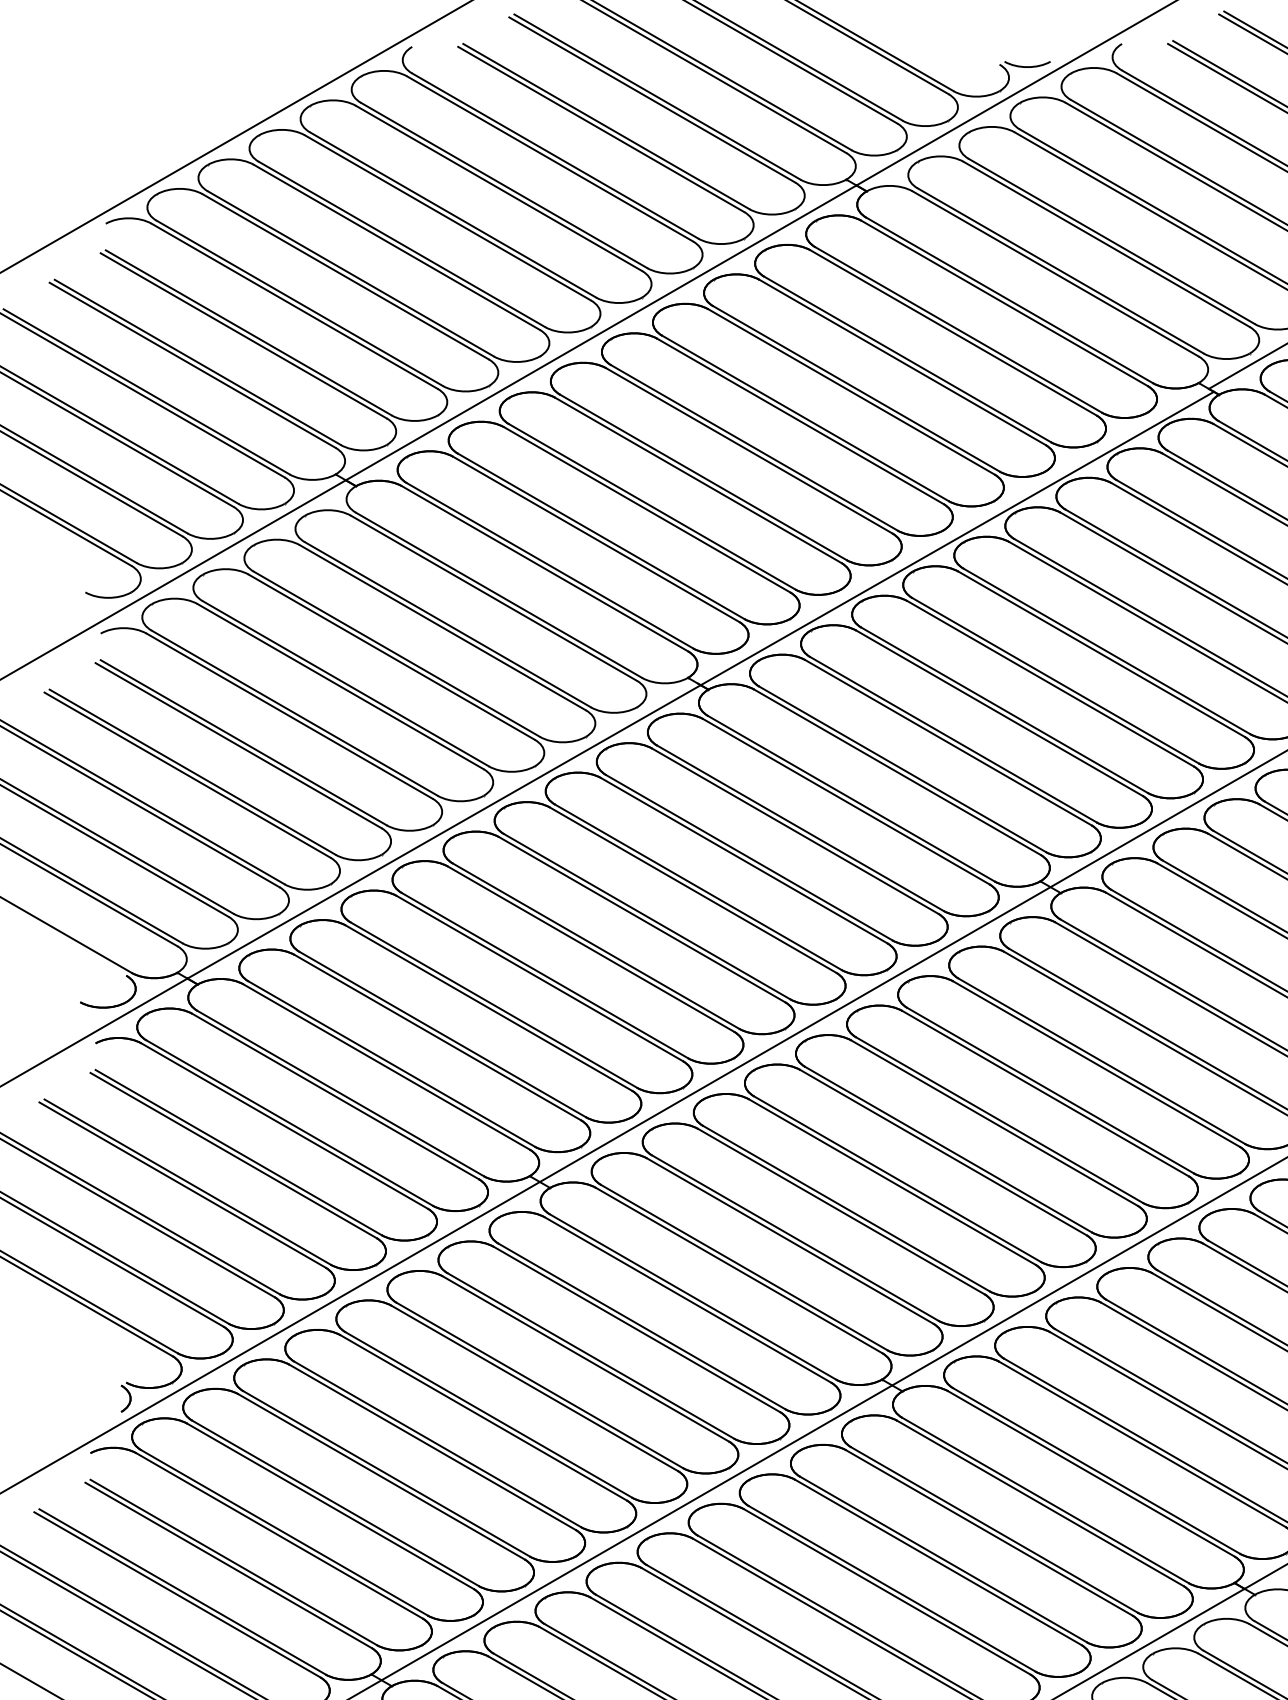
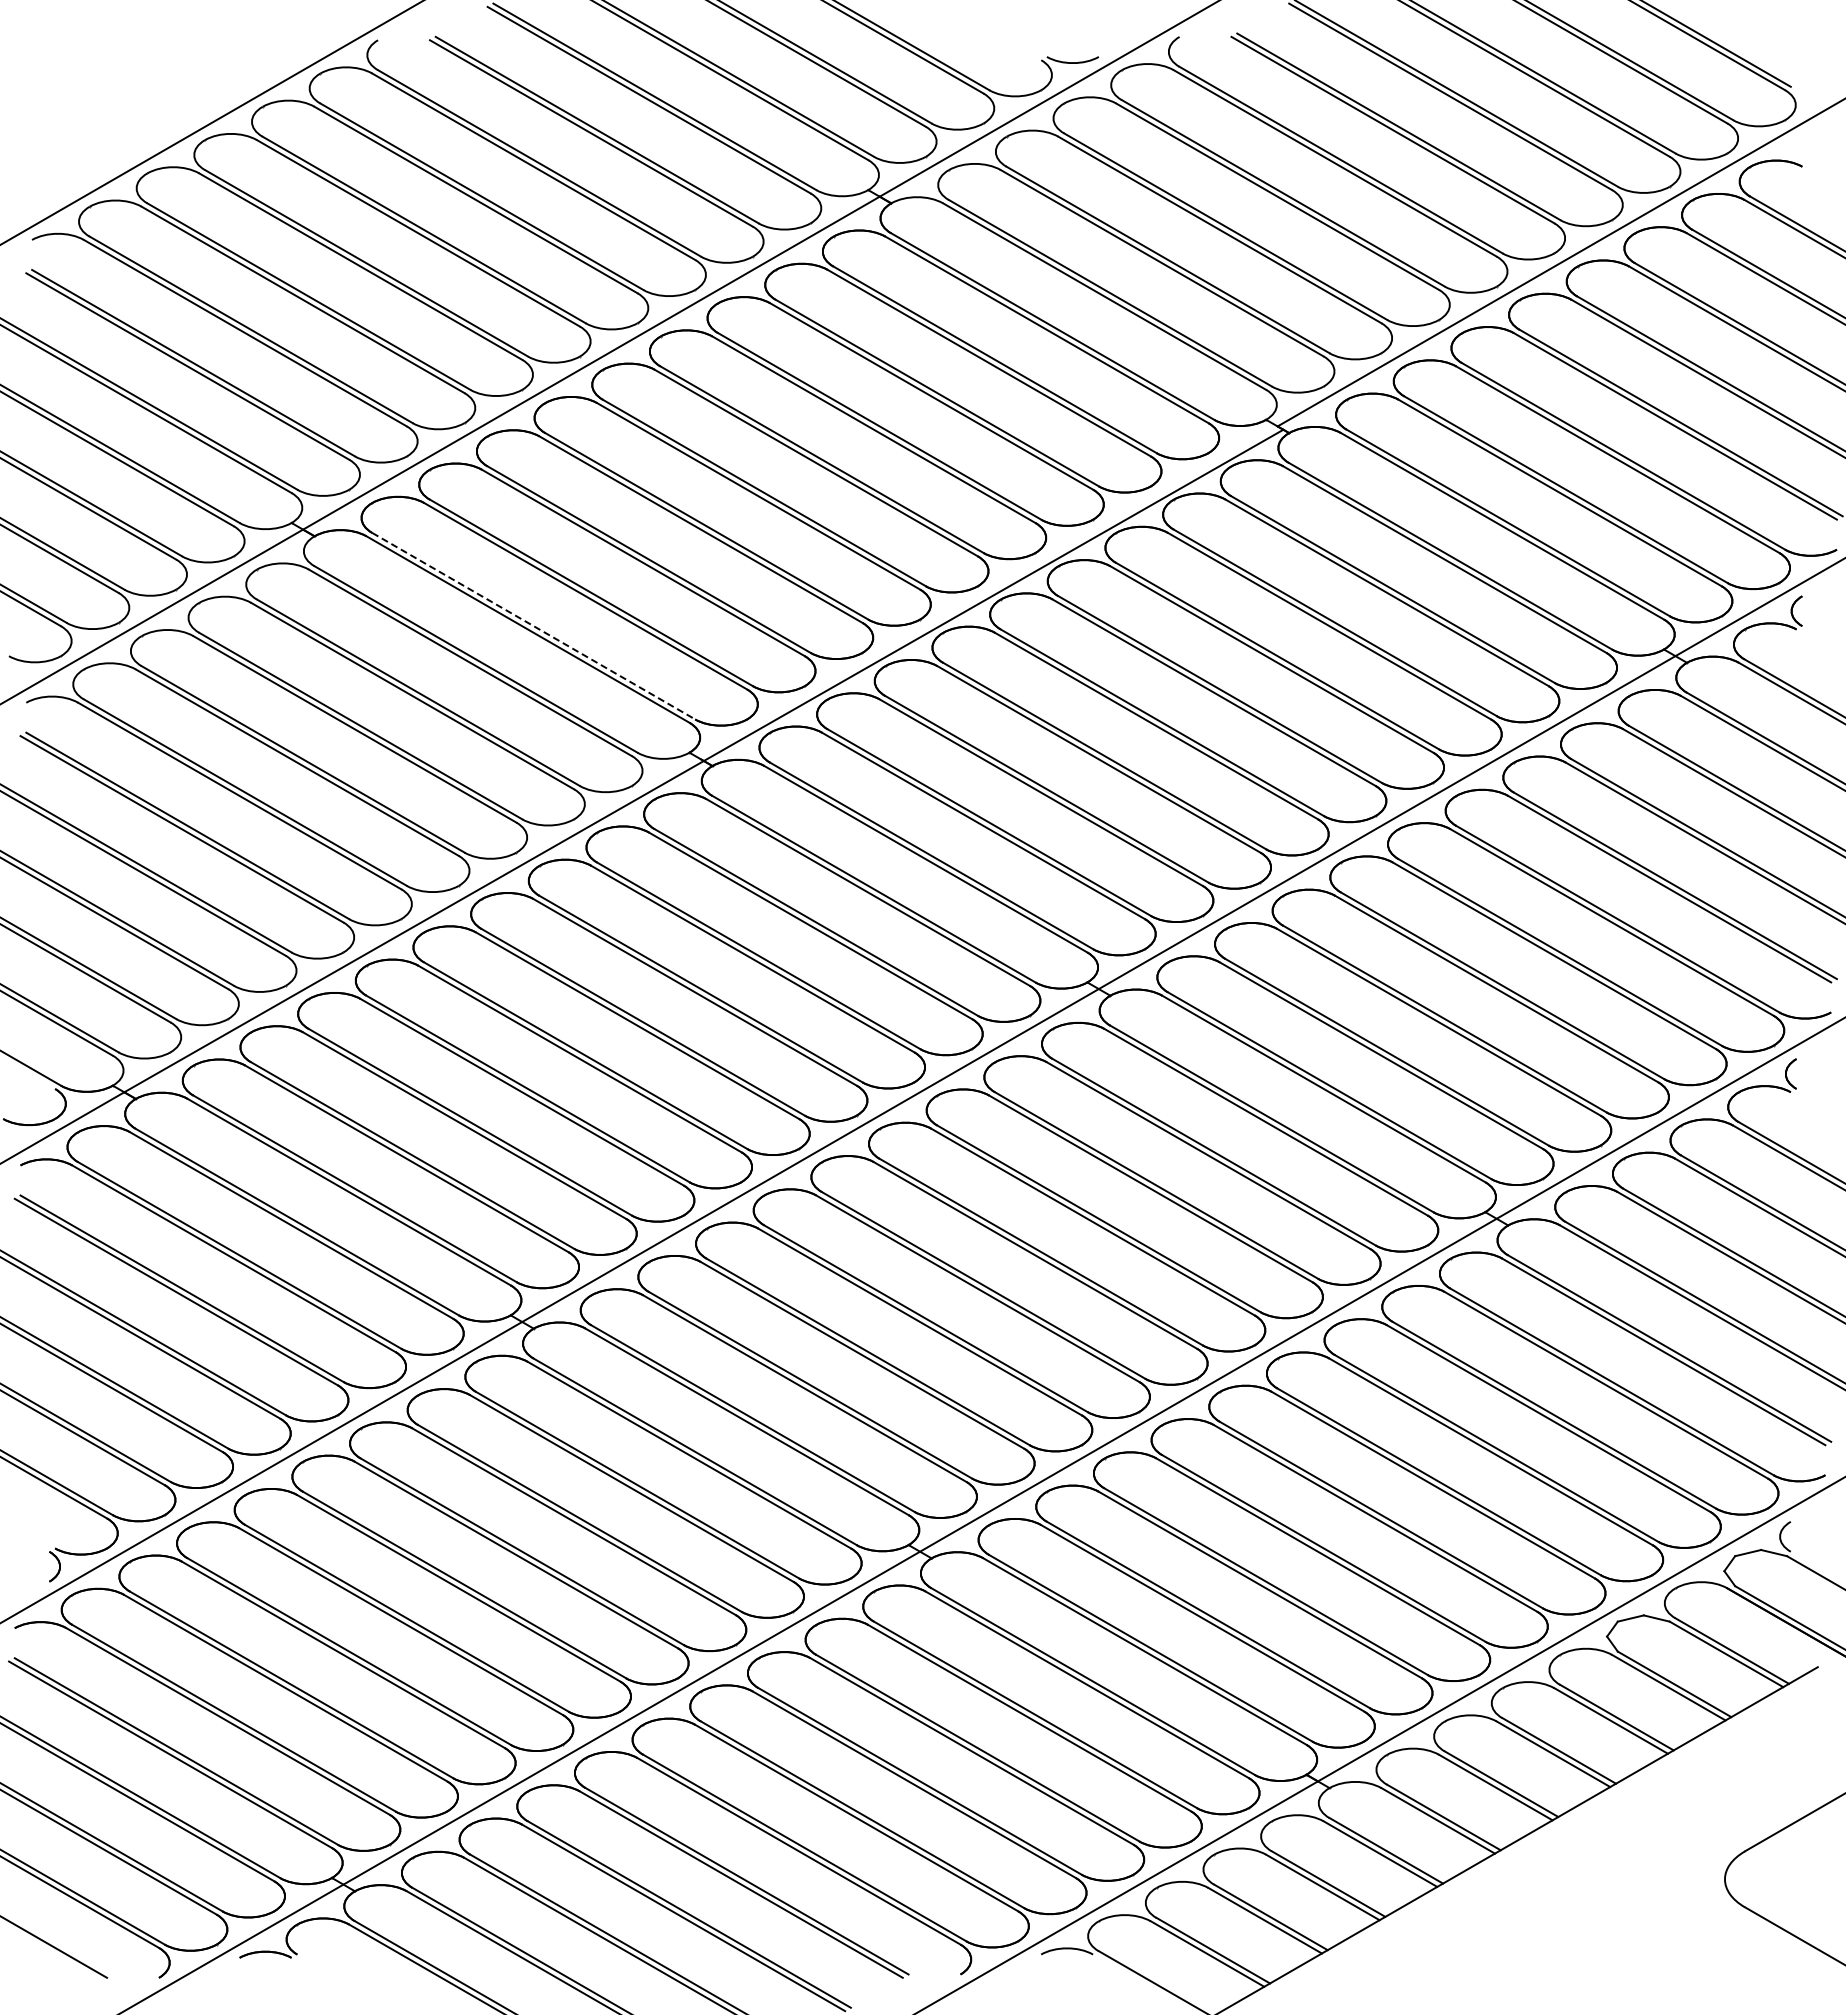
line: (550, 566) -> (534, 626), solid -> dashed

